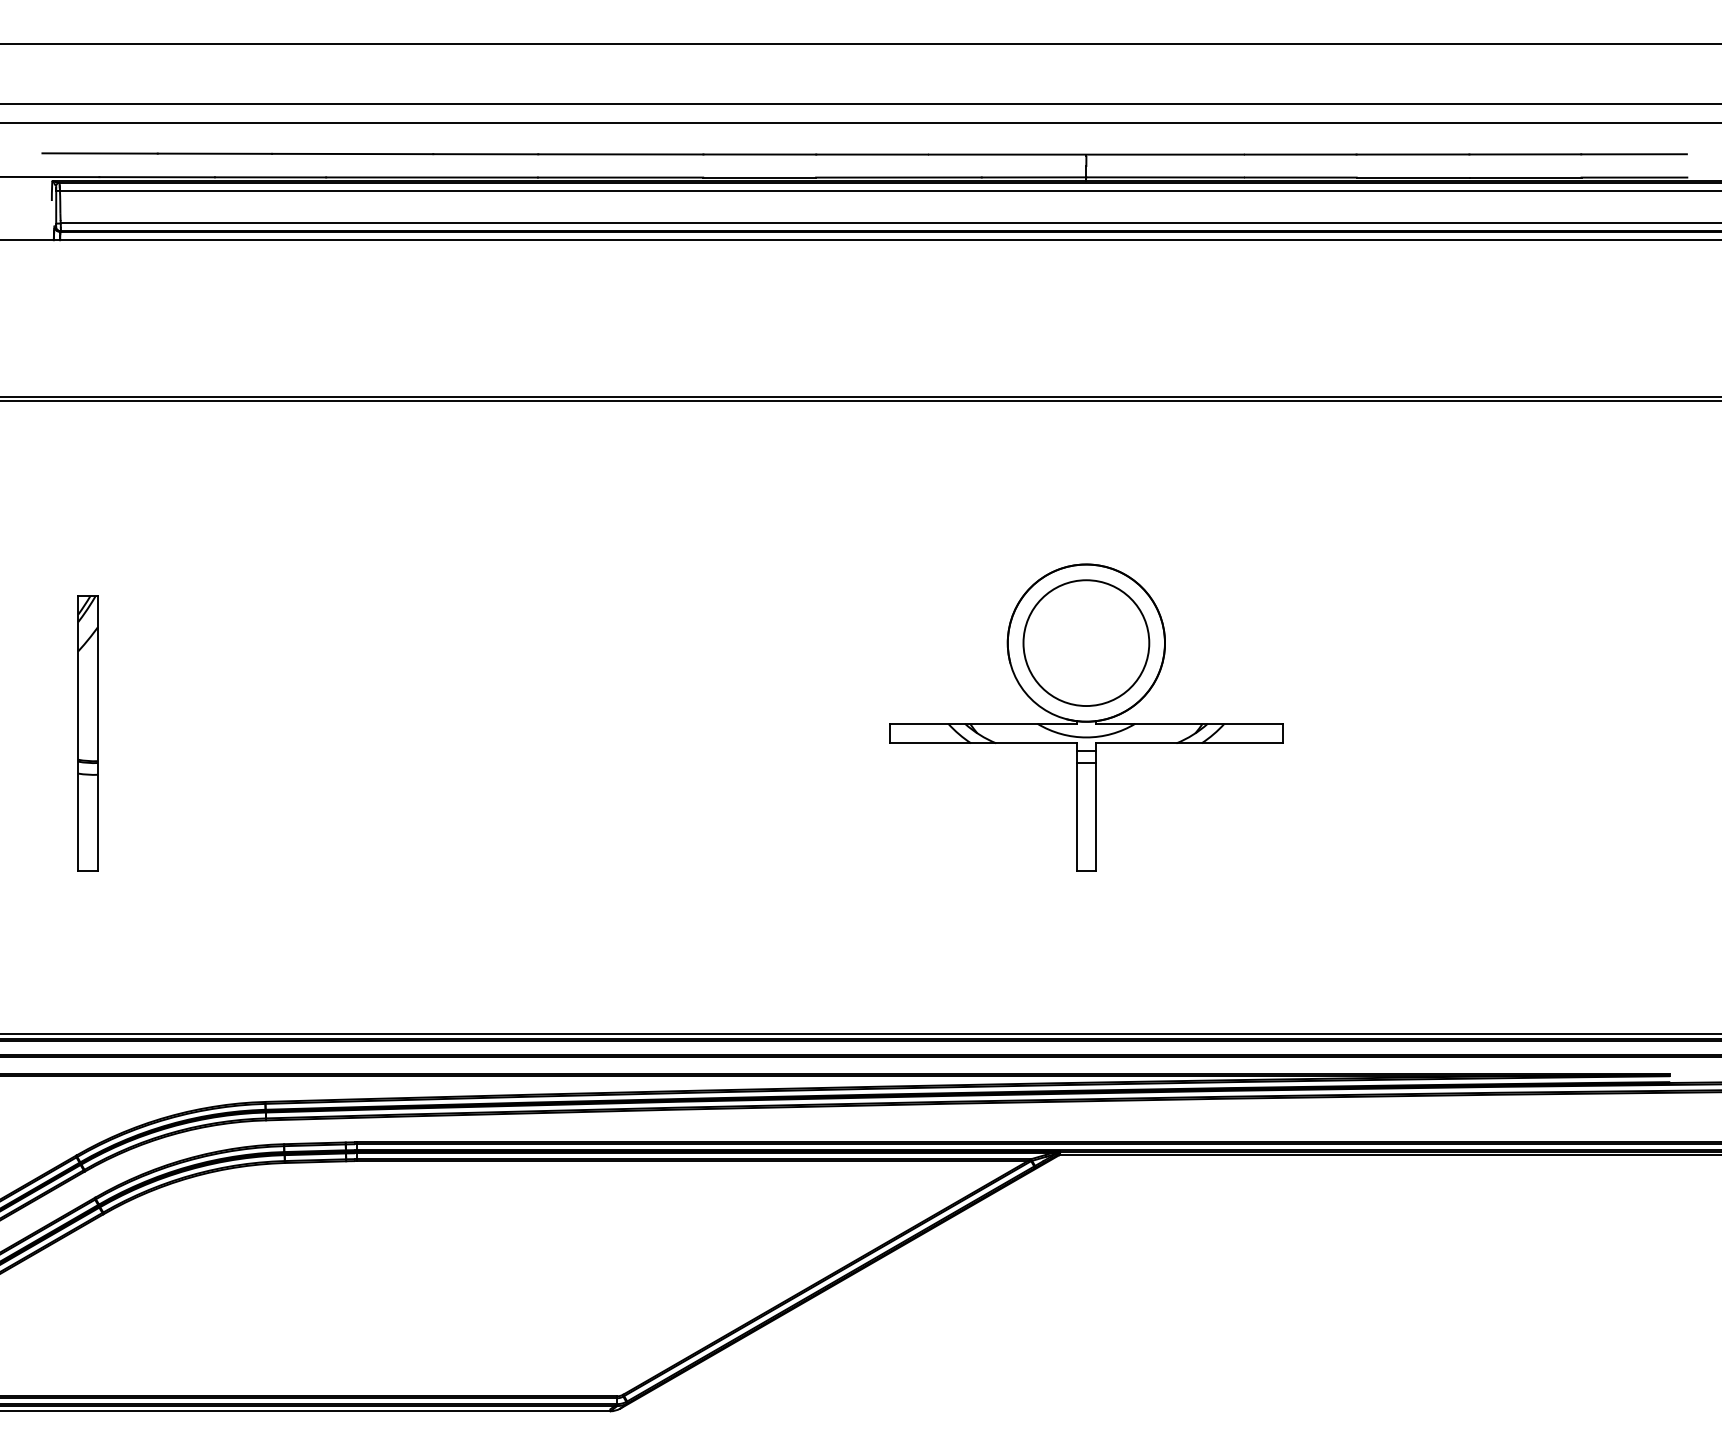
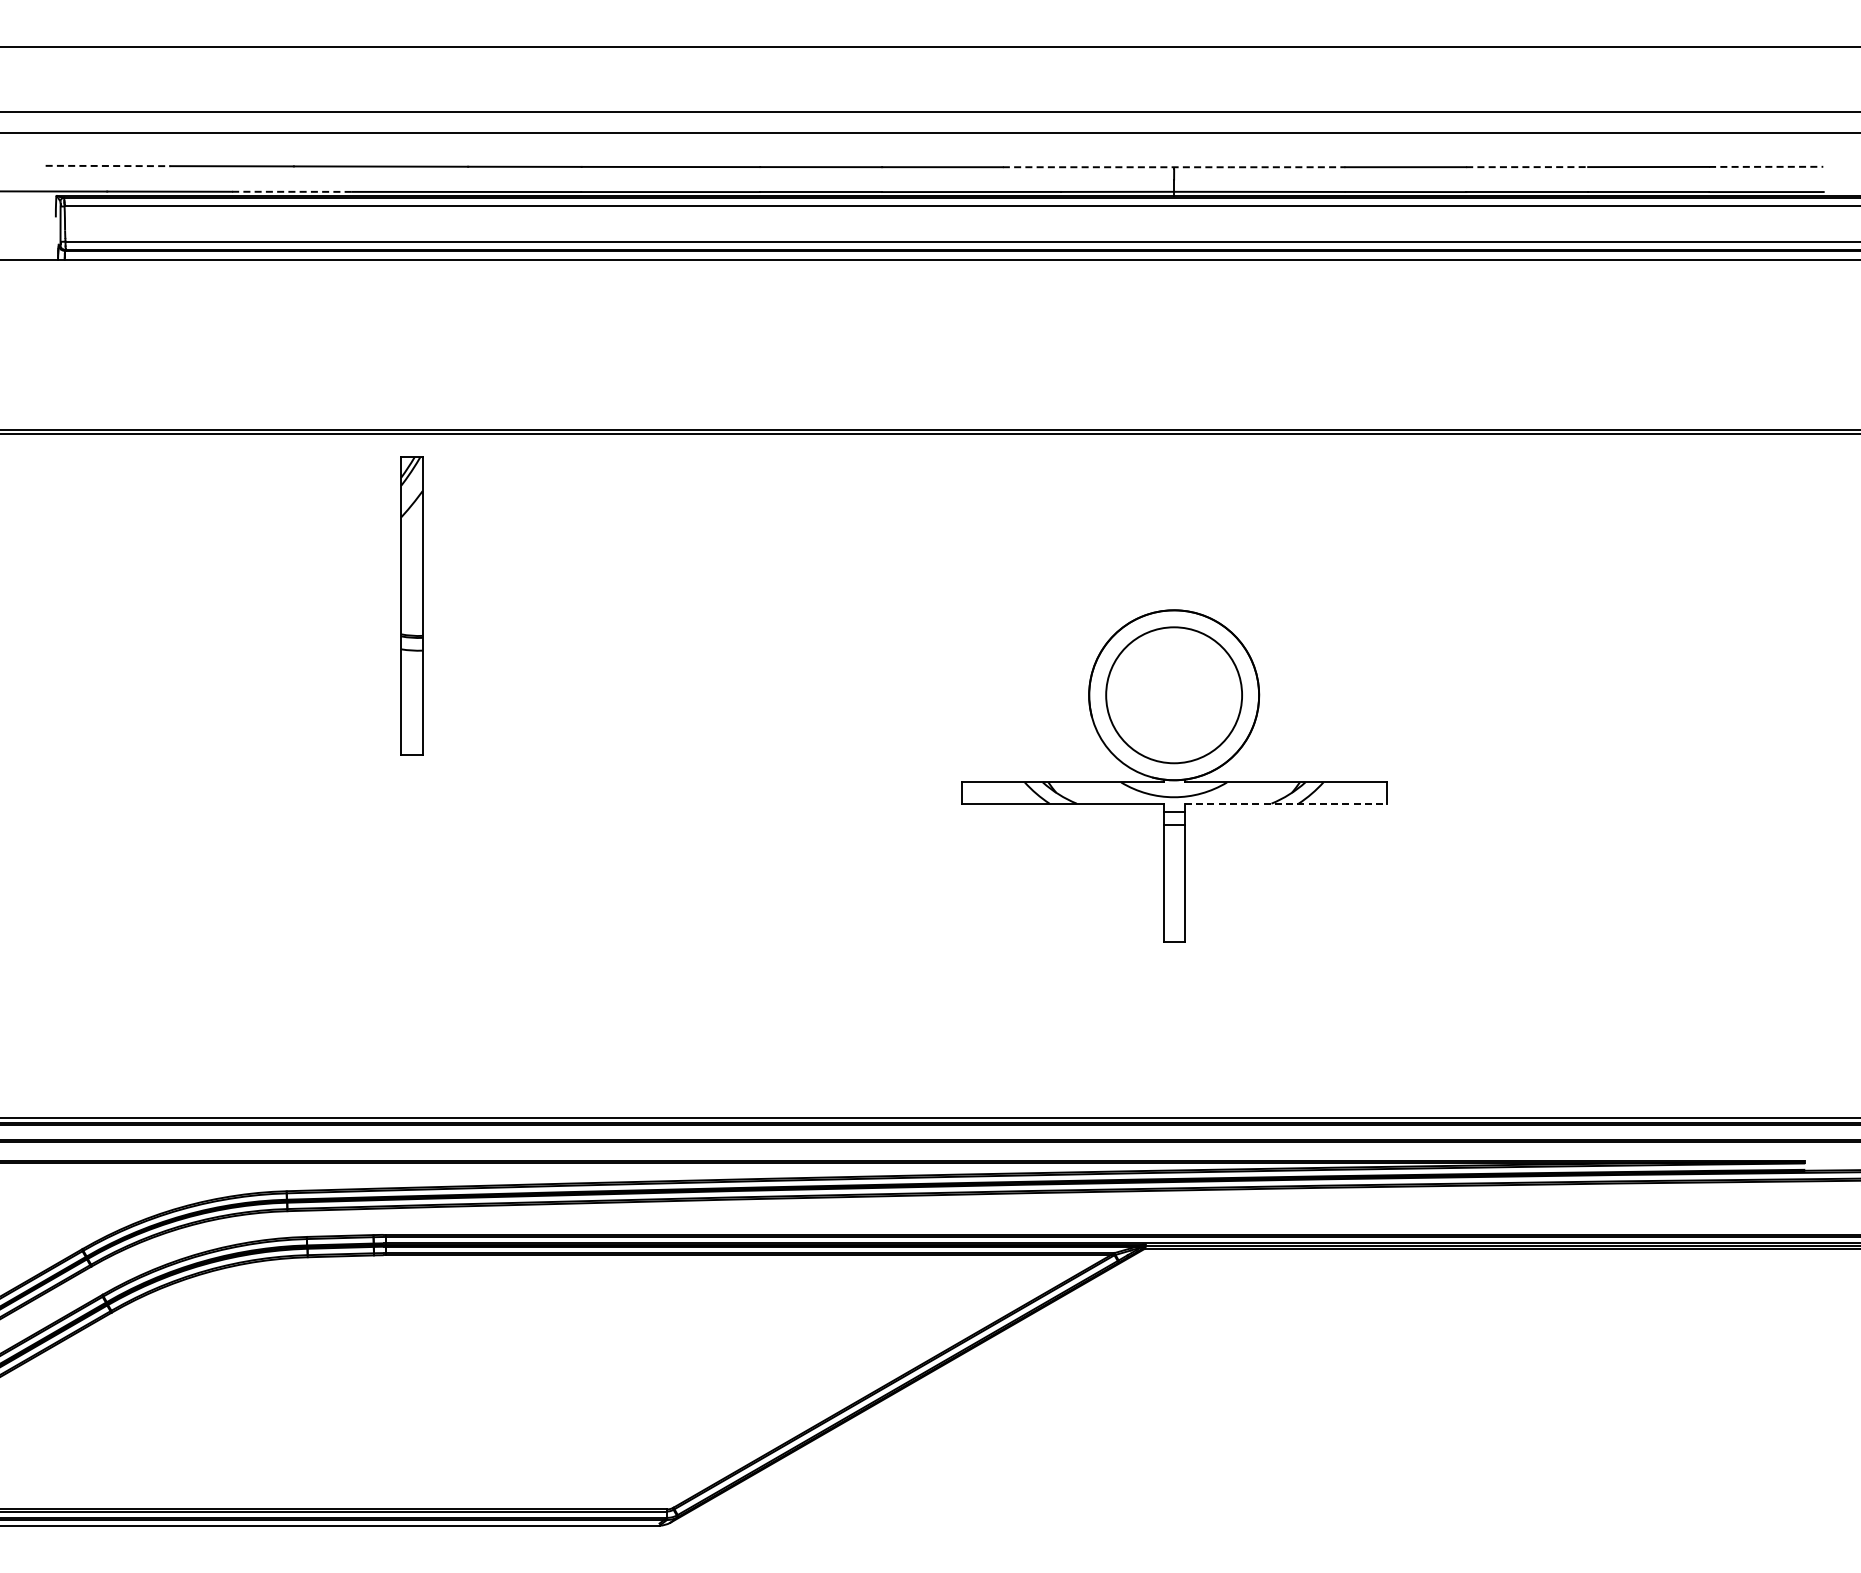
line: (100, 153) -> (108, 166), solid -> dashed
line: (1634, 153) -> (1766, 166), solid -> dashed
line: (1087, 154) -> (1175, 167), solid -> dashed
line: (1413, 154) -> (1527, 167), solid -> dashed
line: (270, 177) -> (292, 191), solid -> dashed
part: (87, 733) -> (411, 605), moved
line: (1189, 743) -> (1285, 803), solid -> dashed

